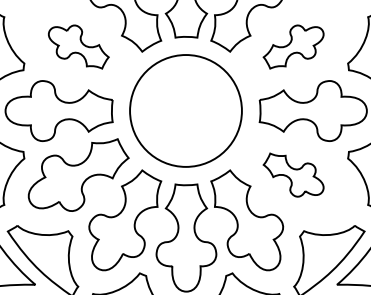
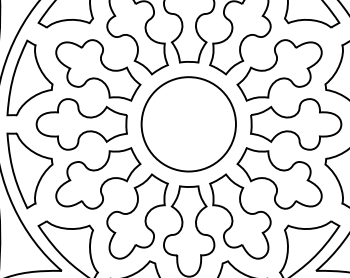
part: (78, 47) -> (98, 70), size x1.67
part: (293, 47) -> (279, 70), size x1.67
part: (293, 175) -> (279, 178), size x1.67

